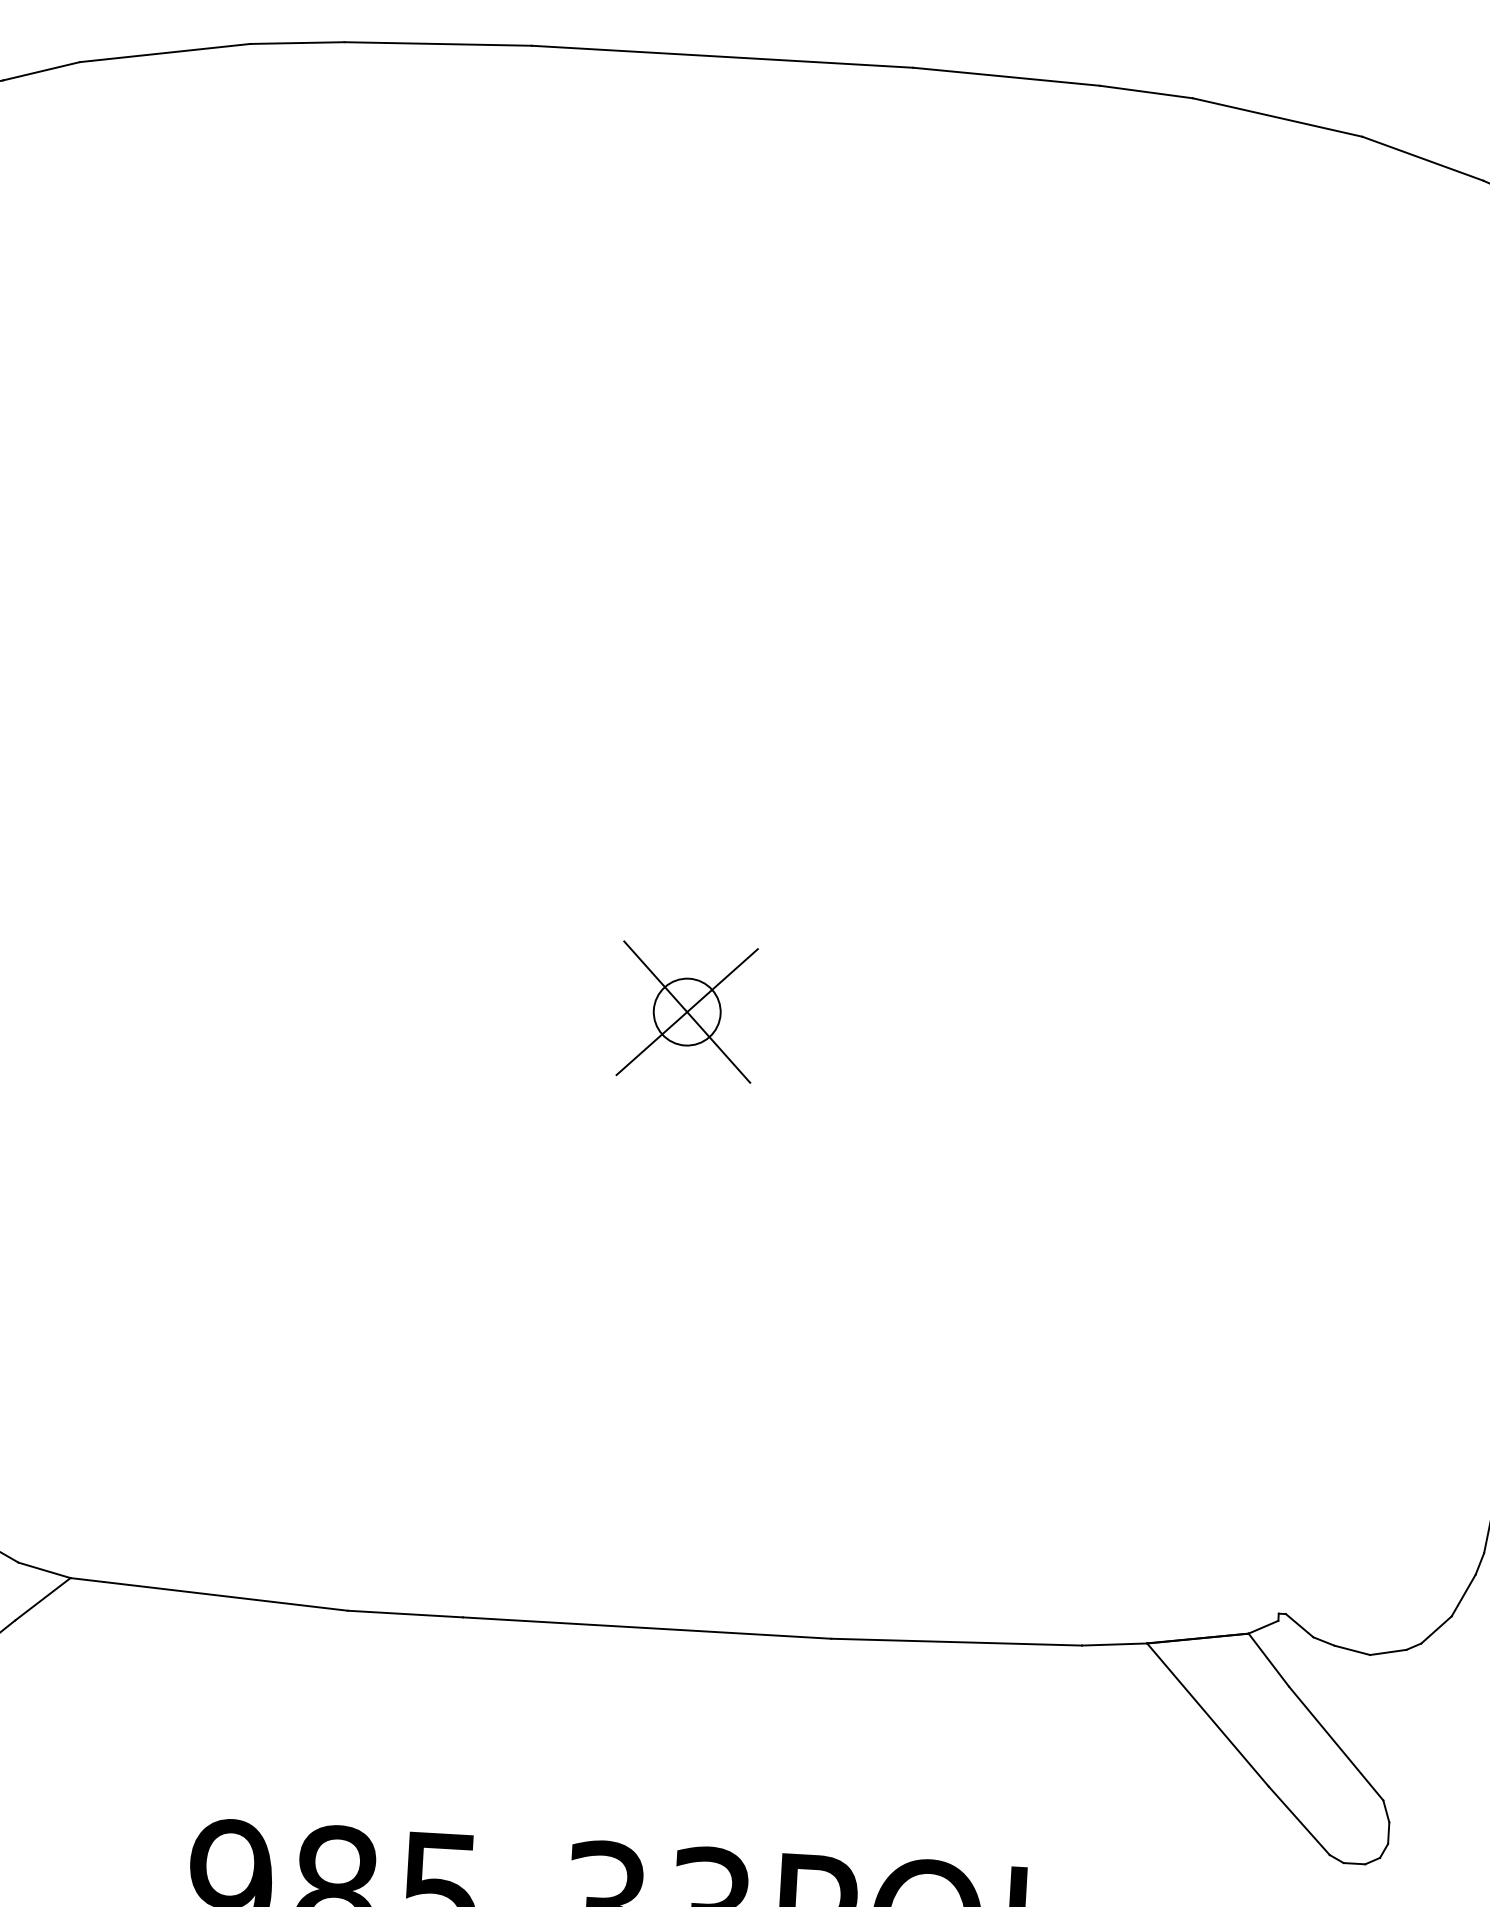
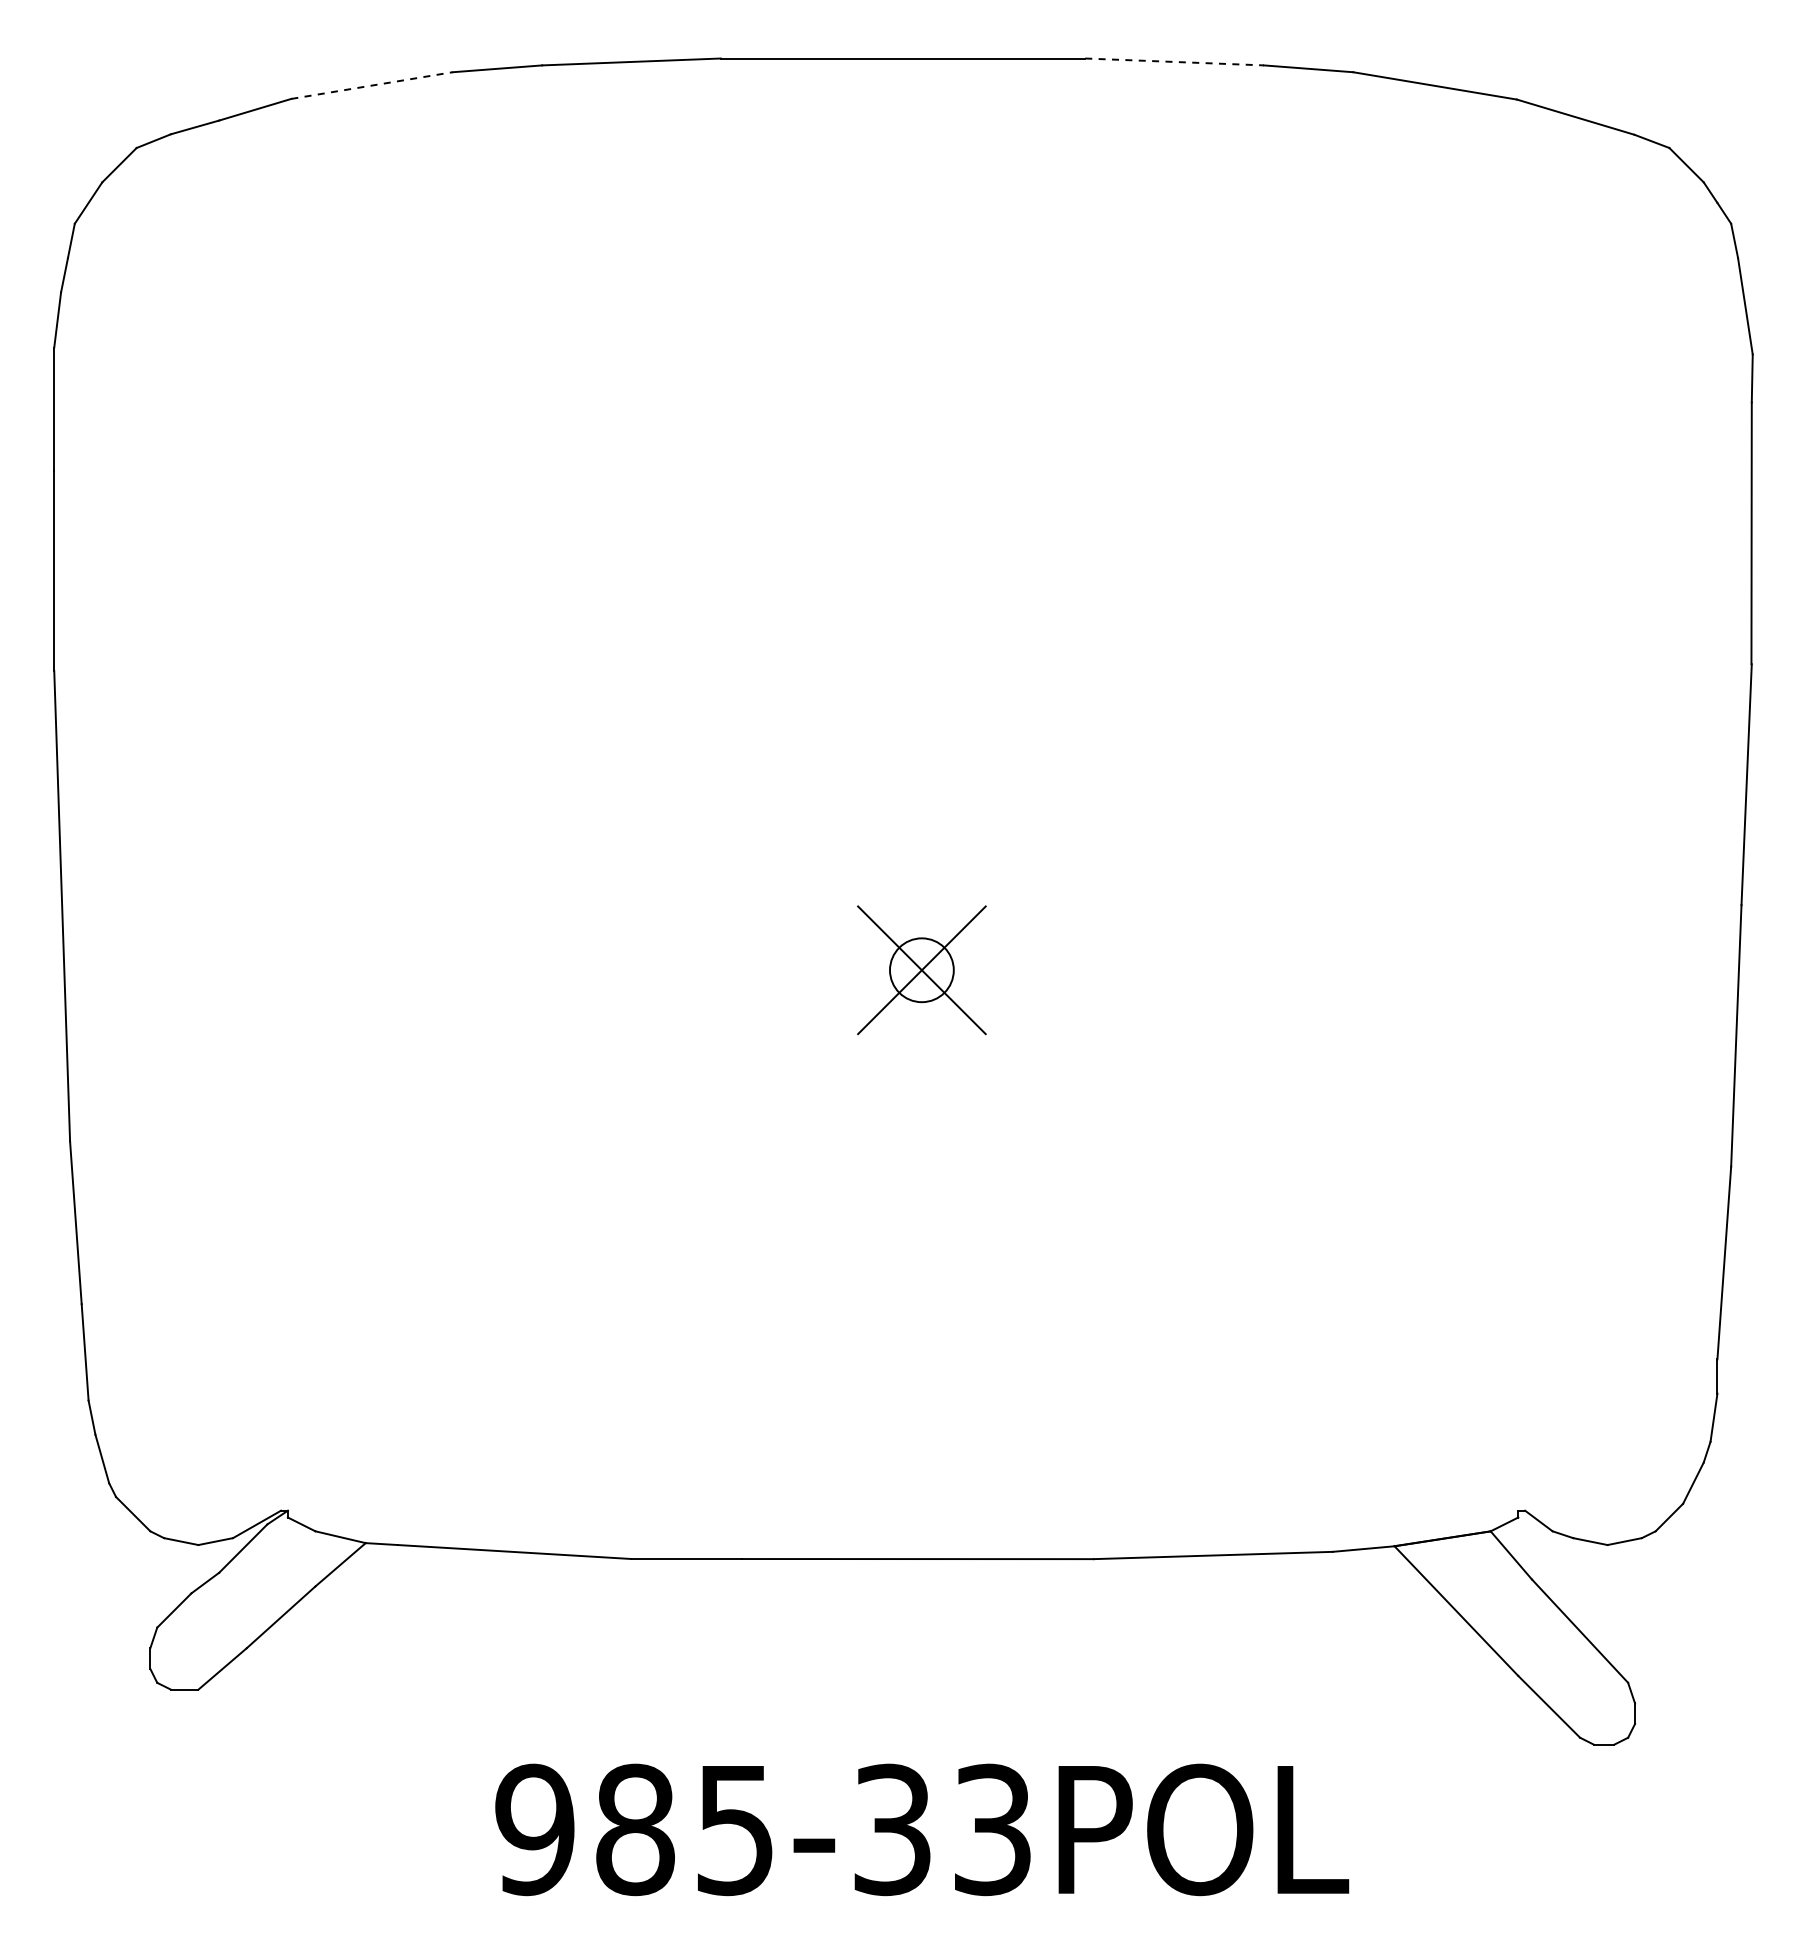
line: (165, 52) -> (372, 85), solid -> dashed
line: (1007, 76) -> (1175, 61), solid -> dashed

